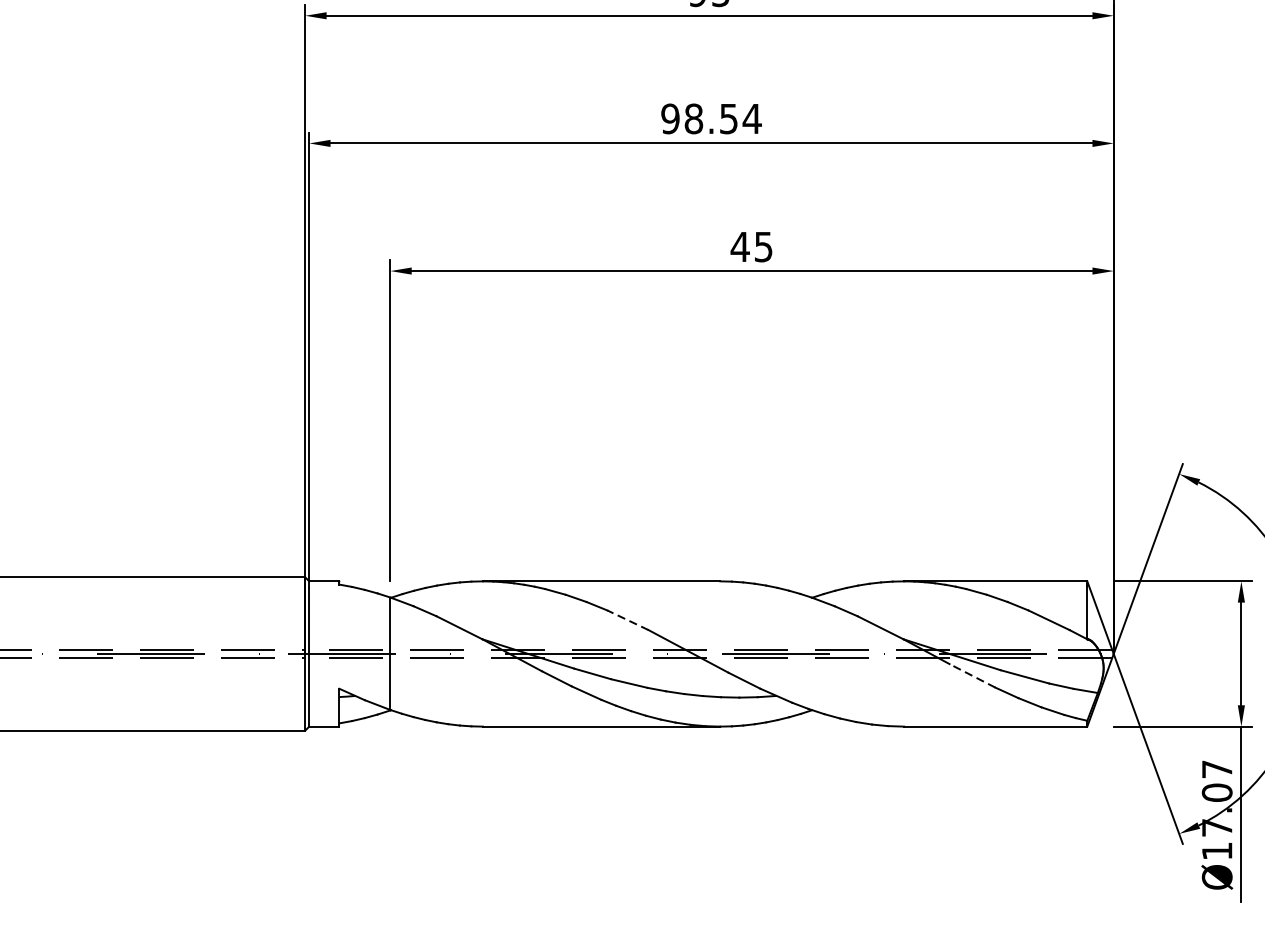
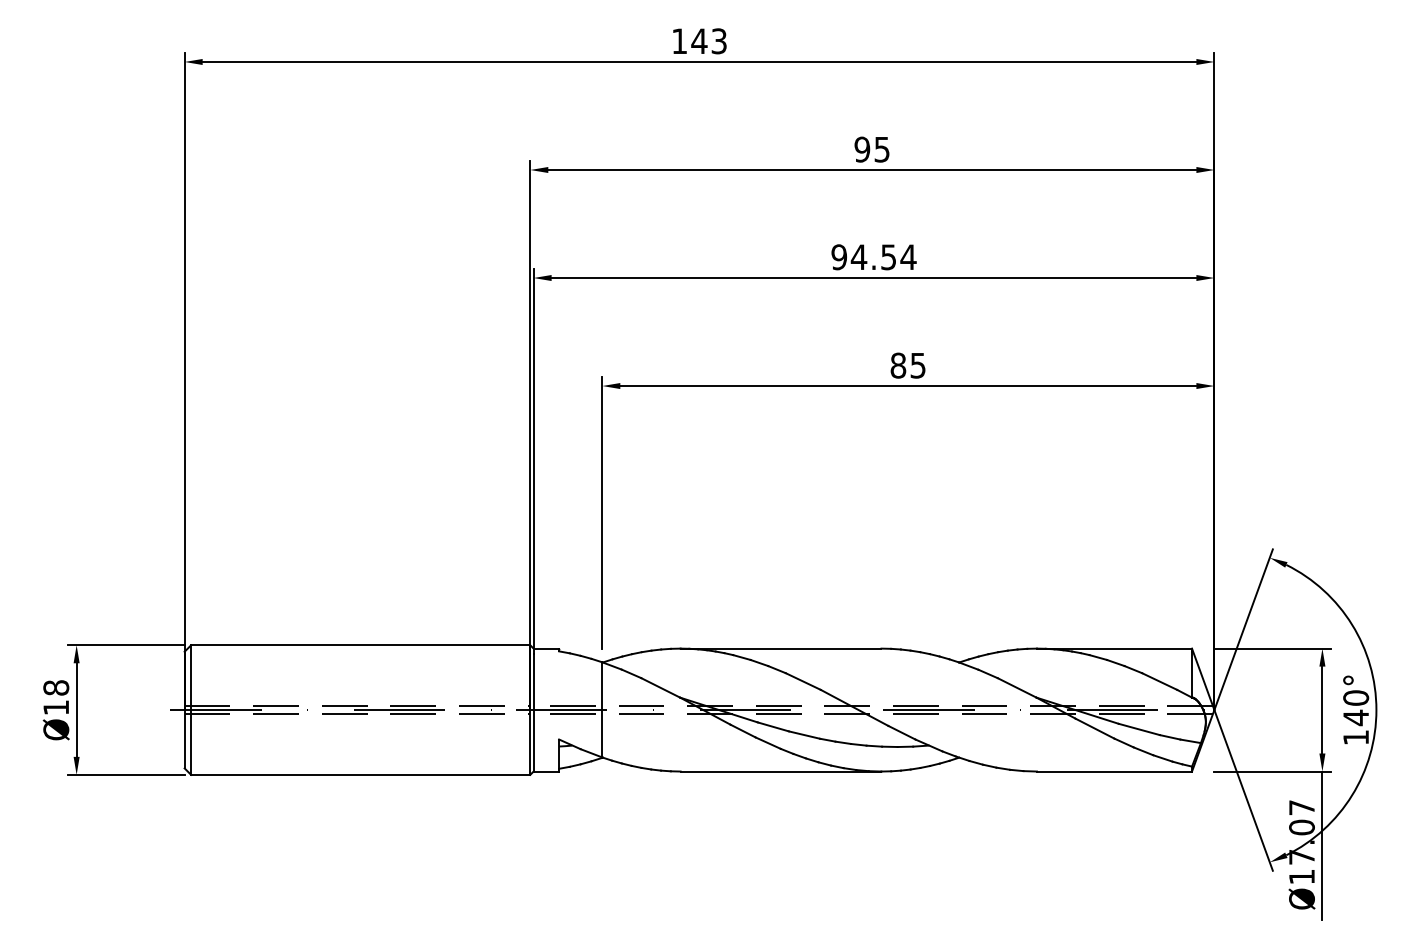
text: (693, 119) -> (858, 257), 98.54 -> 94.54
text: (740, 246) -> (898, 365), 45 -> 85
line: (626, 620) -> (802, 681), dashed -> solid
line: (972, 675) -> (1094, 728), dashed -> solid

